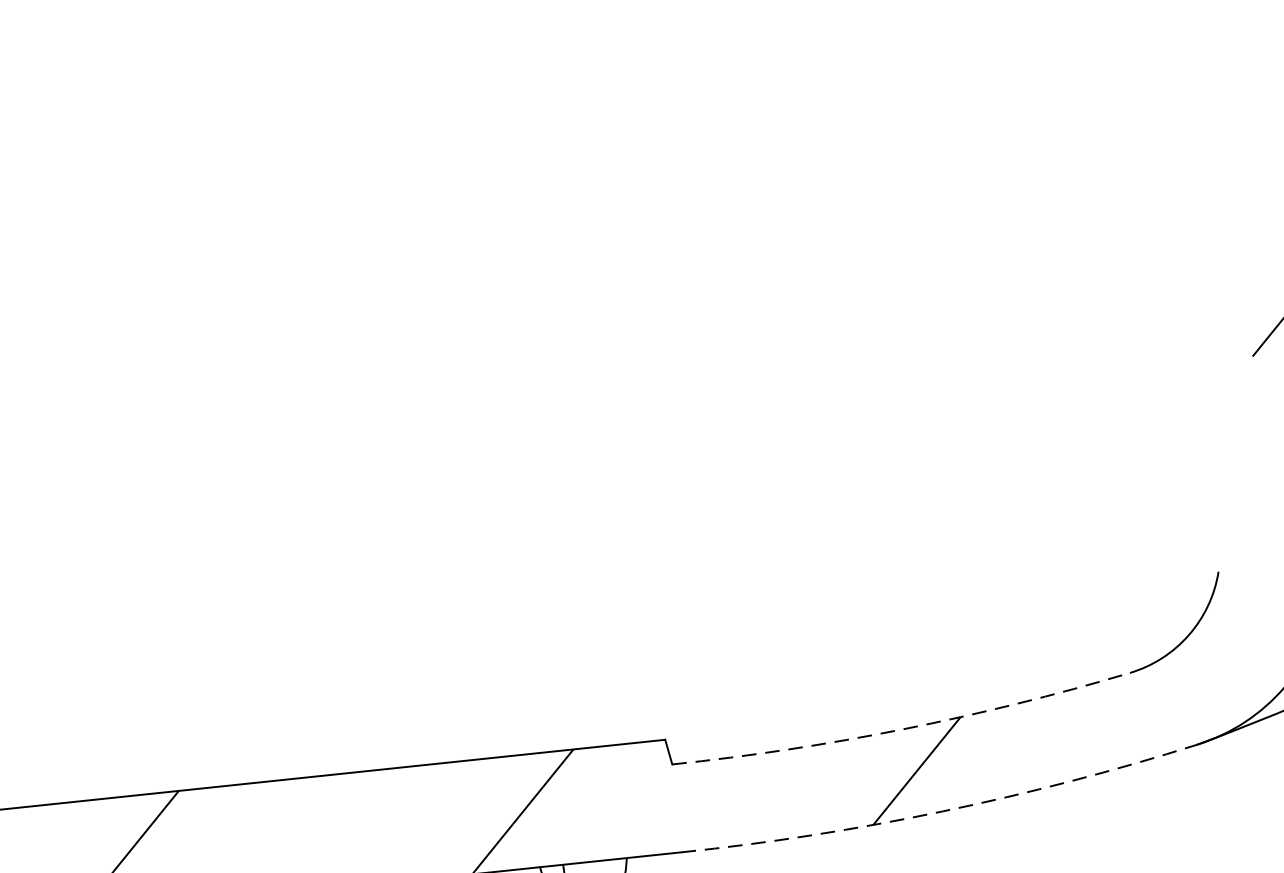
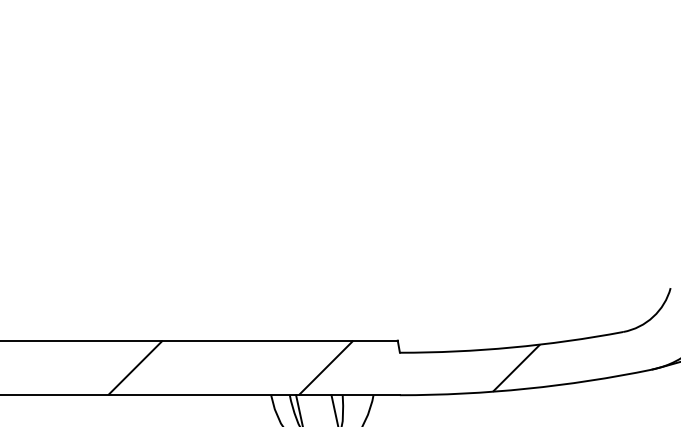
arc: (904, 729) -> (512, 347), dashed -> solid
arc: (942, 810) -> (526, 388), dashed -> solid

